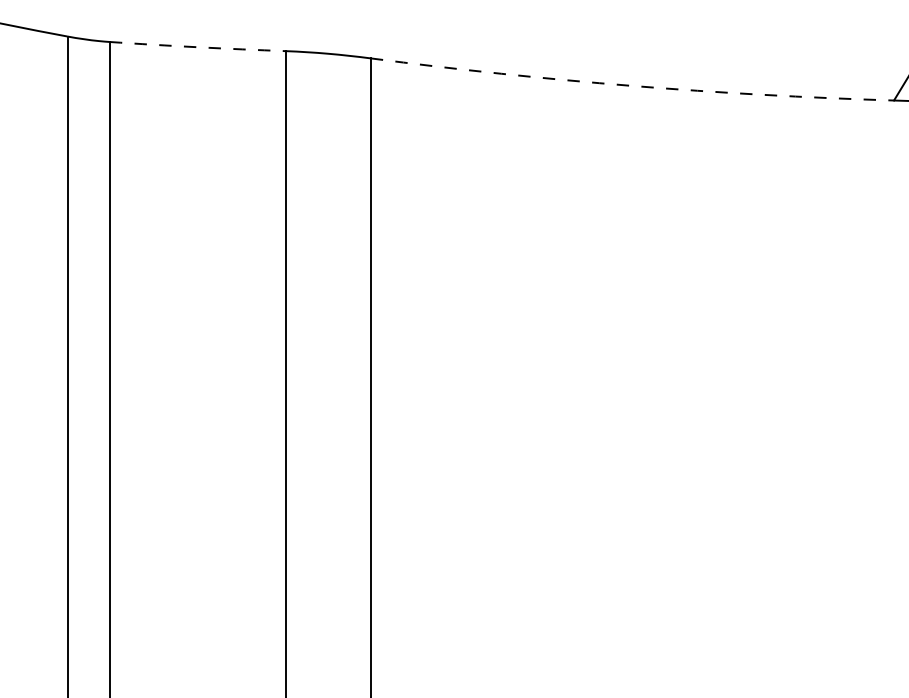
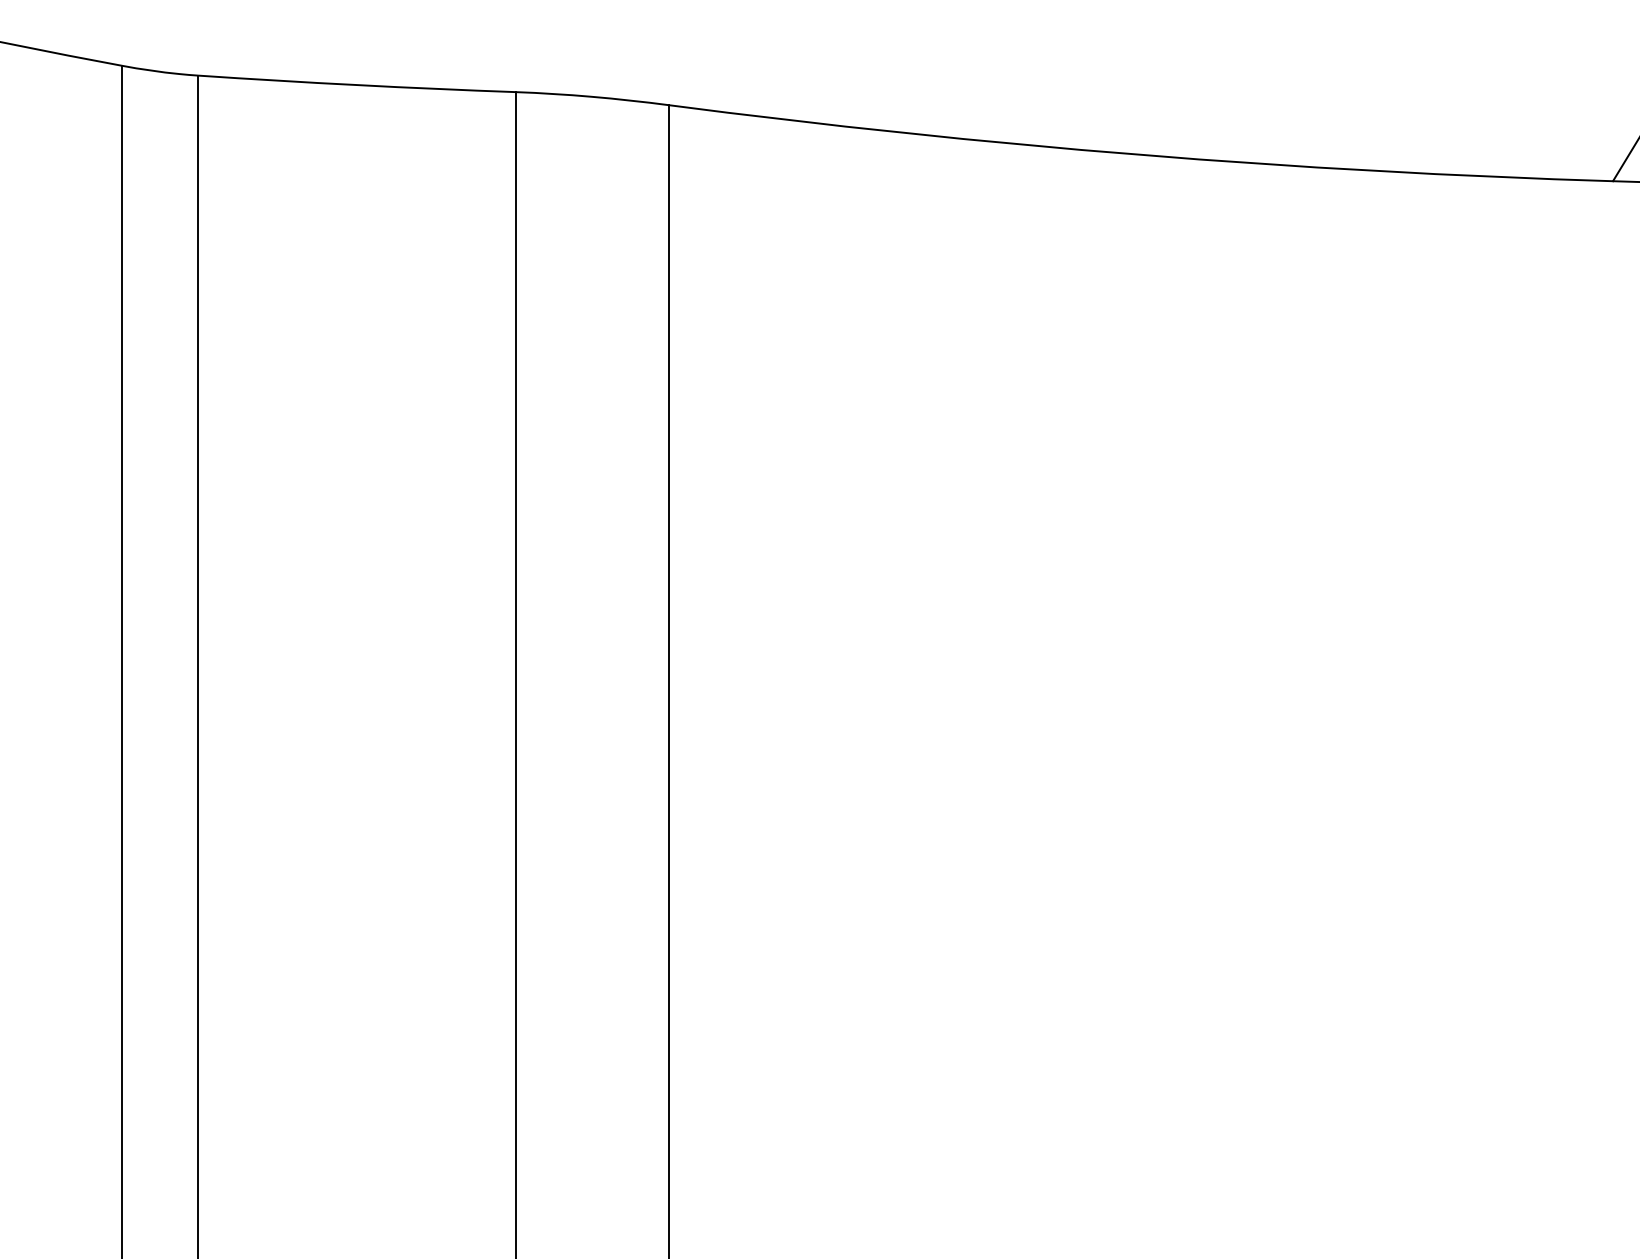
arc: (198, 47) -> (358, 85), dashed -> solid
arc: (631, 85) -> (1139, 154), dashed -> solid

